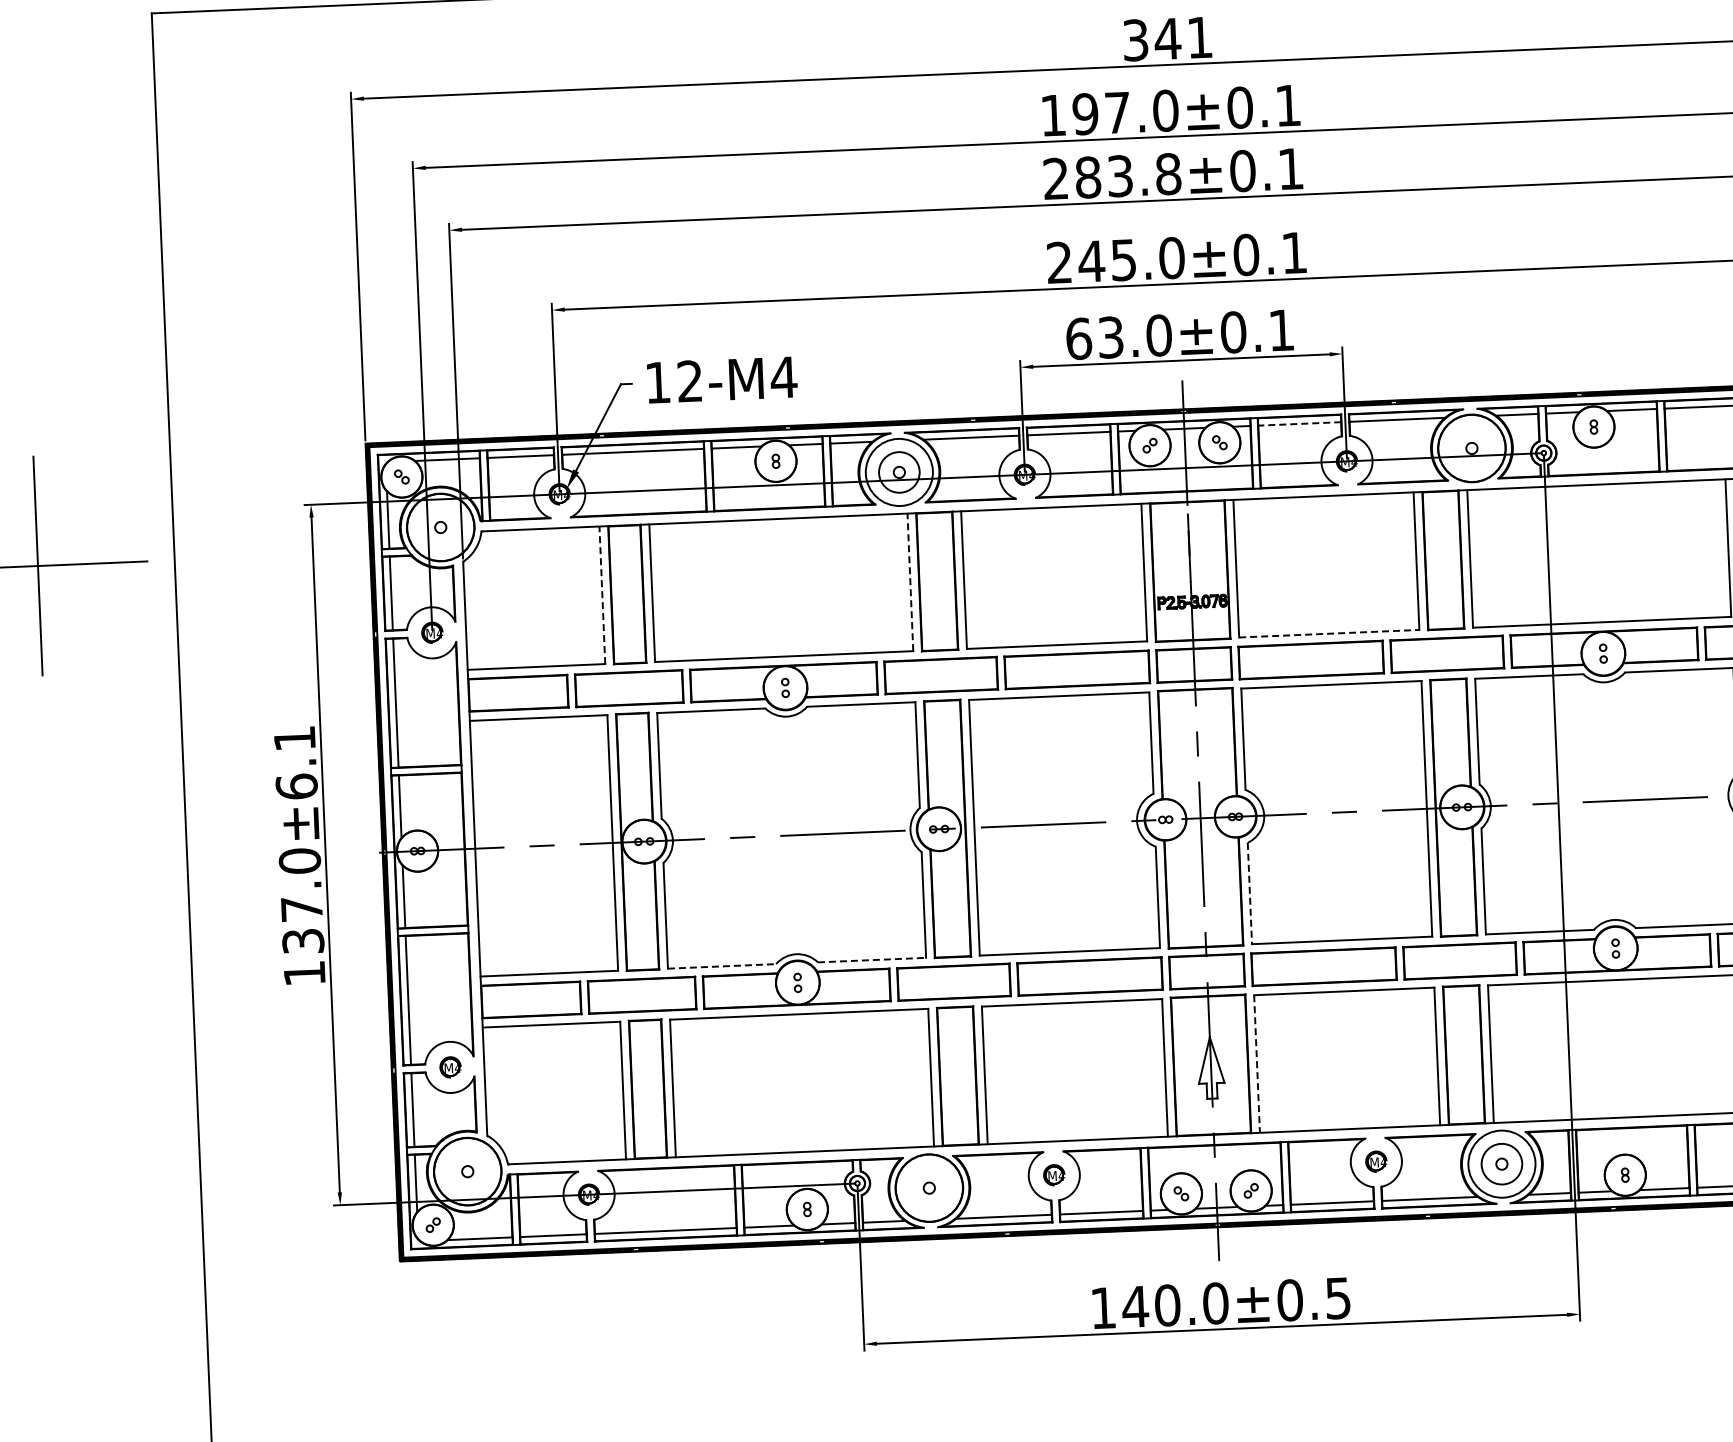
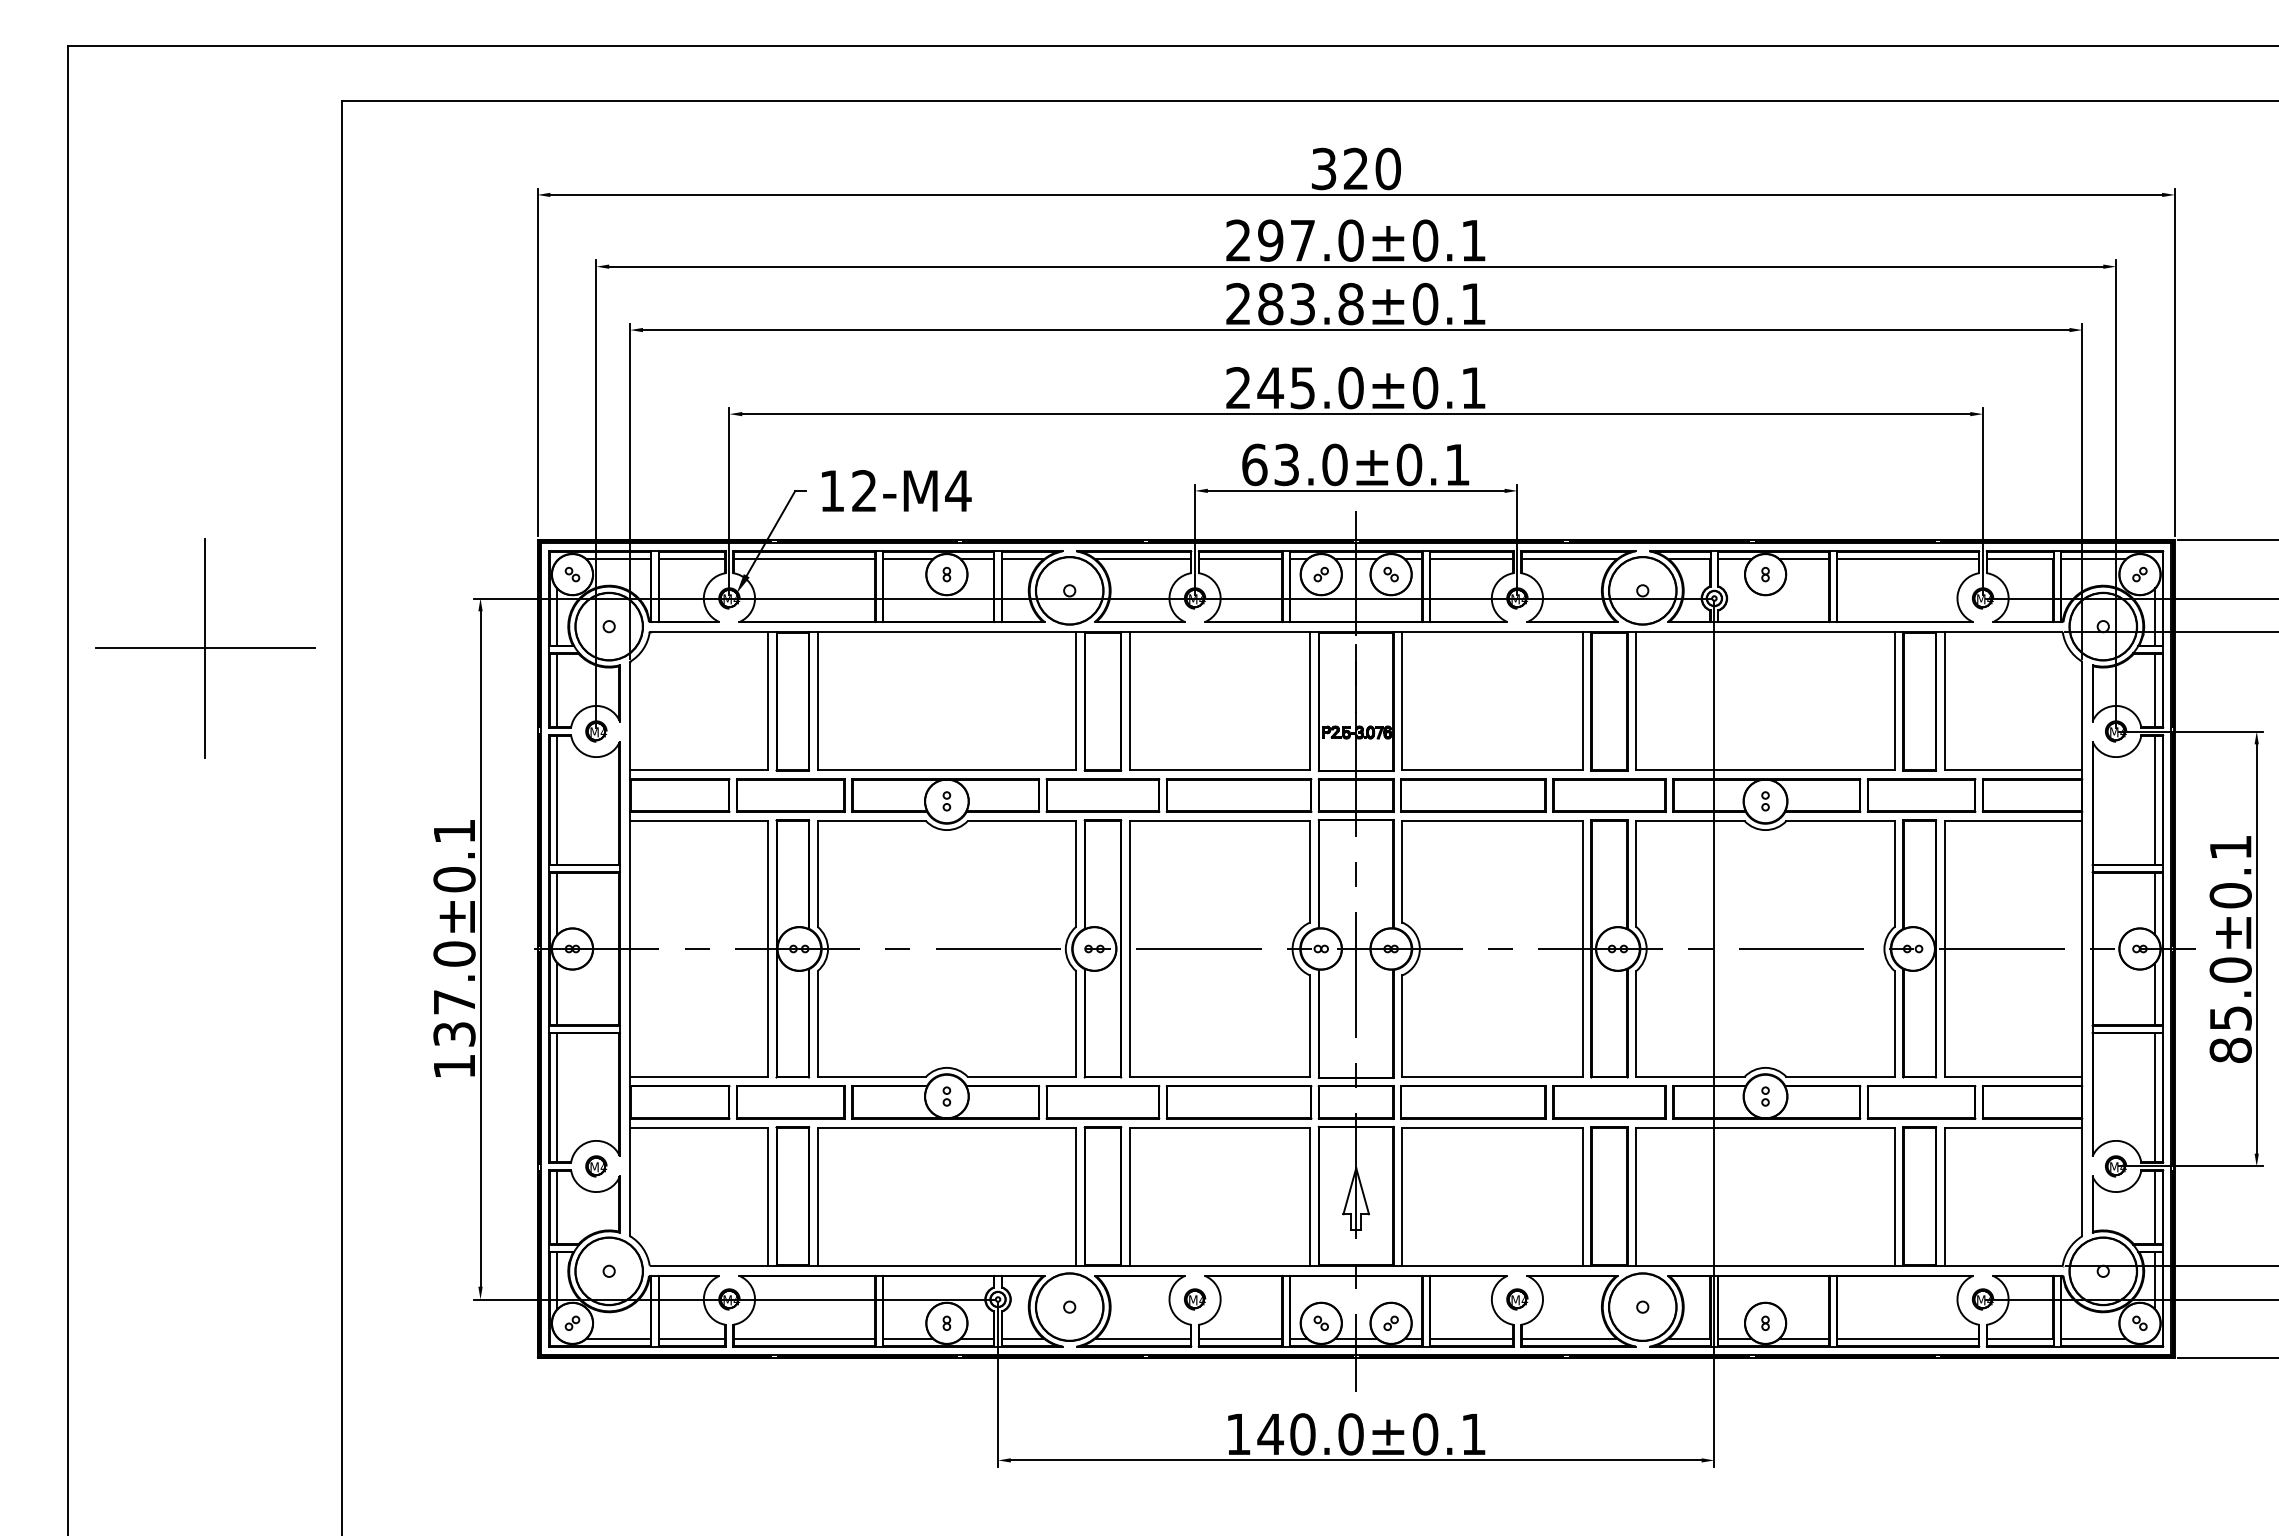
text: (1183, 37) -> (1371, 168), 341 -> 320
text: (1053, 115) -> (1238, 240), 197.0±0.1 -> 297.0±0.1
line: (1299, 424) -> (1471, 559), dashed -> solid
circle: (899, 472) -> (1069, 590), size x1.67
line: (910, 582) -> (1076, 701), dashed -> solid
line: (602, 595) -> (767, 701), dashed -> solid
line: (1329, 633) -> (1492, 769), dashed -> solid
text: (296, 786) -> (454, 879), 137.0±6.1 -> 137.0±0.1
line: (1250, 893) -> (1402, 1026), dashed -> solid
line: (872, 959) -> (1022, 1076), dashed -> solid
line: (722, 965) -> (872, 1076), dashed -> solid
line: (1257, 1063) -> (1402, 1196), dashed -> solid
circle: (1501, 1164) -> (1642, 1307), size x1.67
text: (1338, 1298) -> (1473, 1434), 140.0±0.5 -> 140.0±0.1

